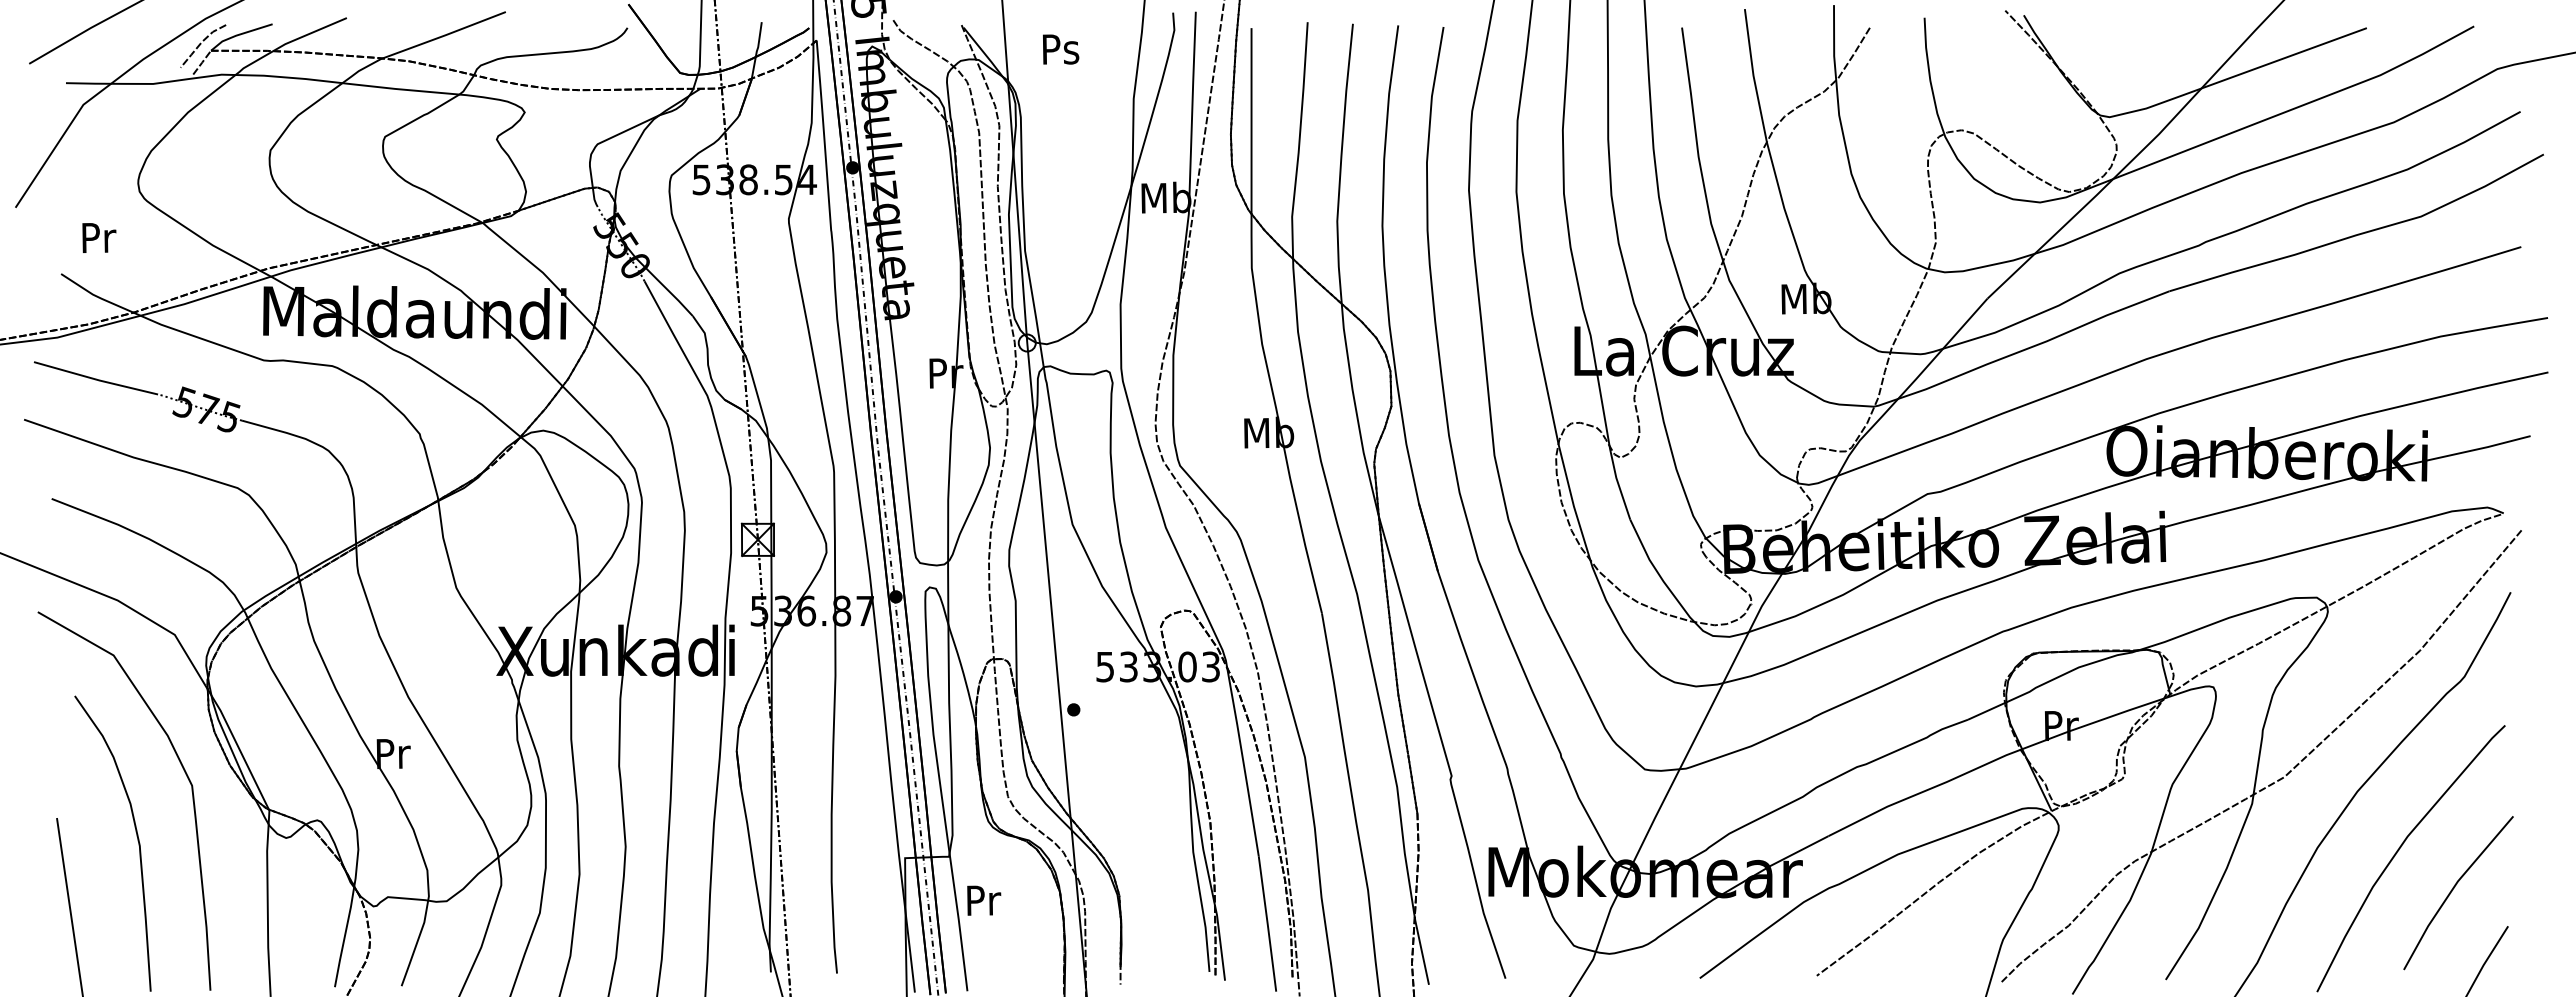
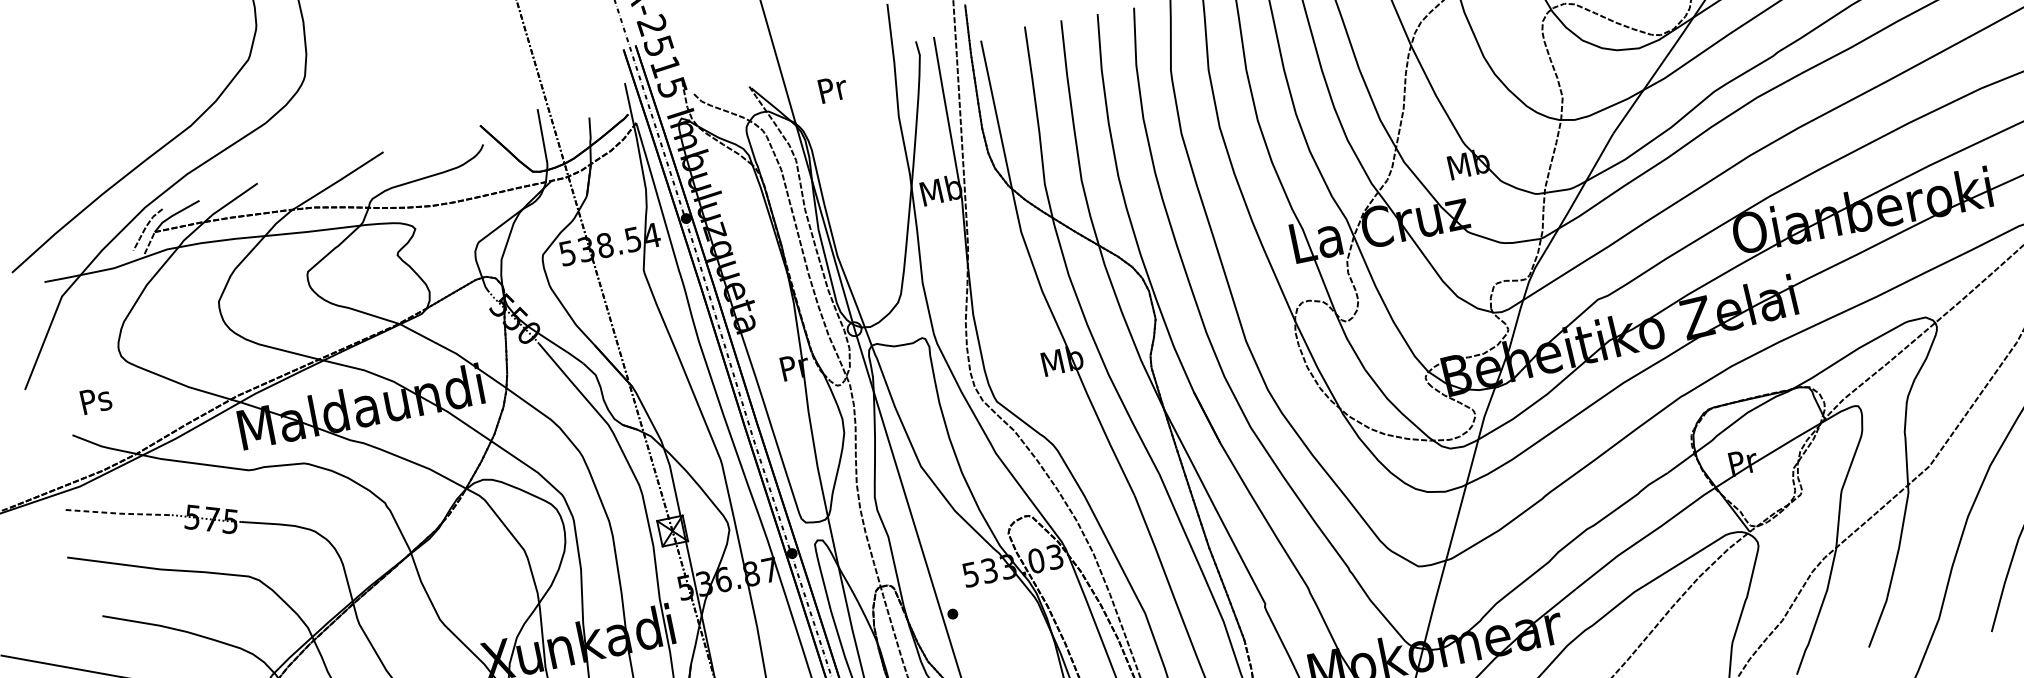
text: (1060, 49) -> (832, 89), Ps -> Pr
text: (98, 238) -> (96, 400), Pr -> Ps
line: (95, 379) -> (117, 513), solid -> dashed

